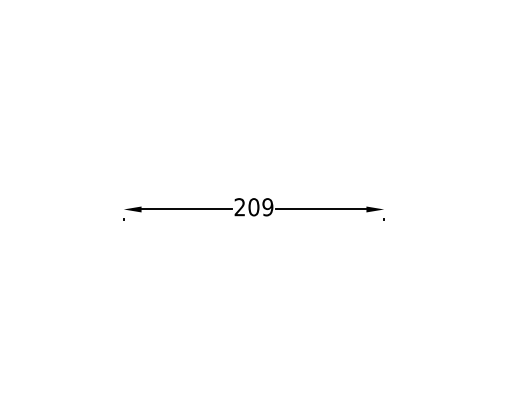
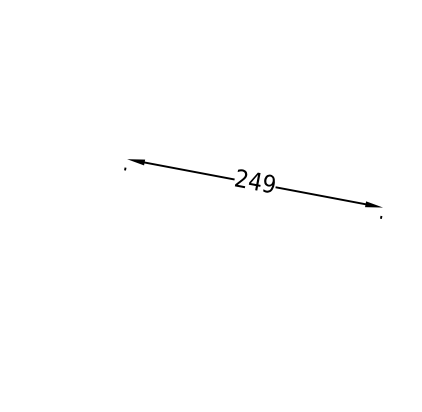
text: (253, 207) -> (254, 181), 209 -> 249

